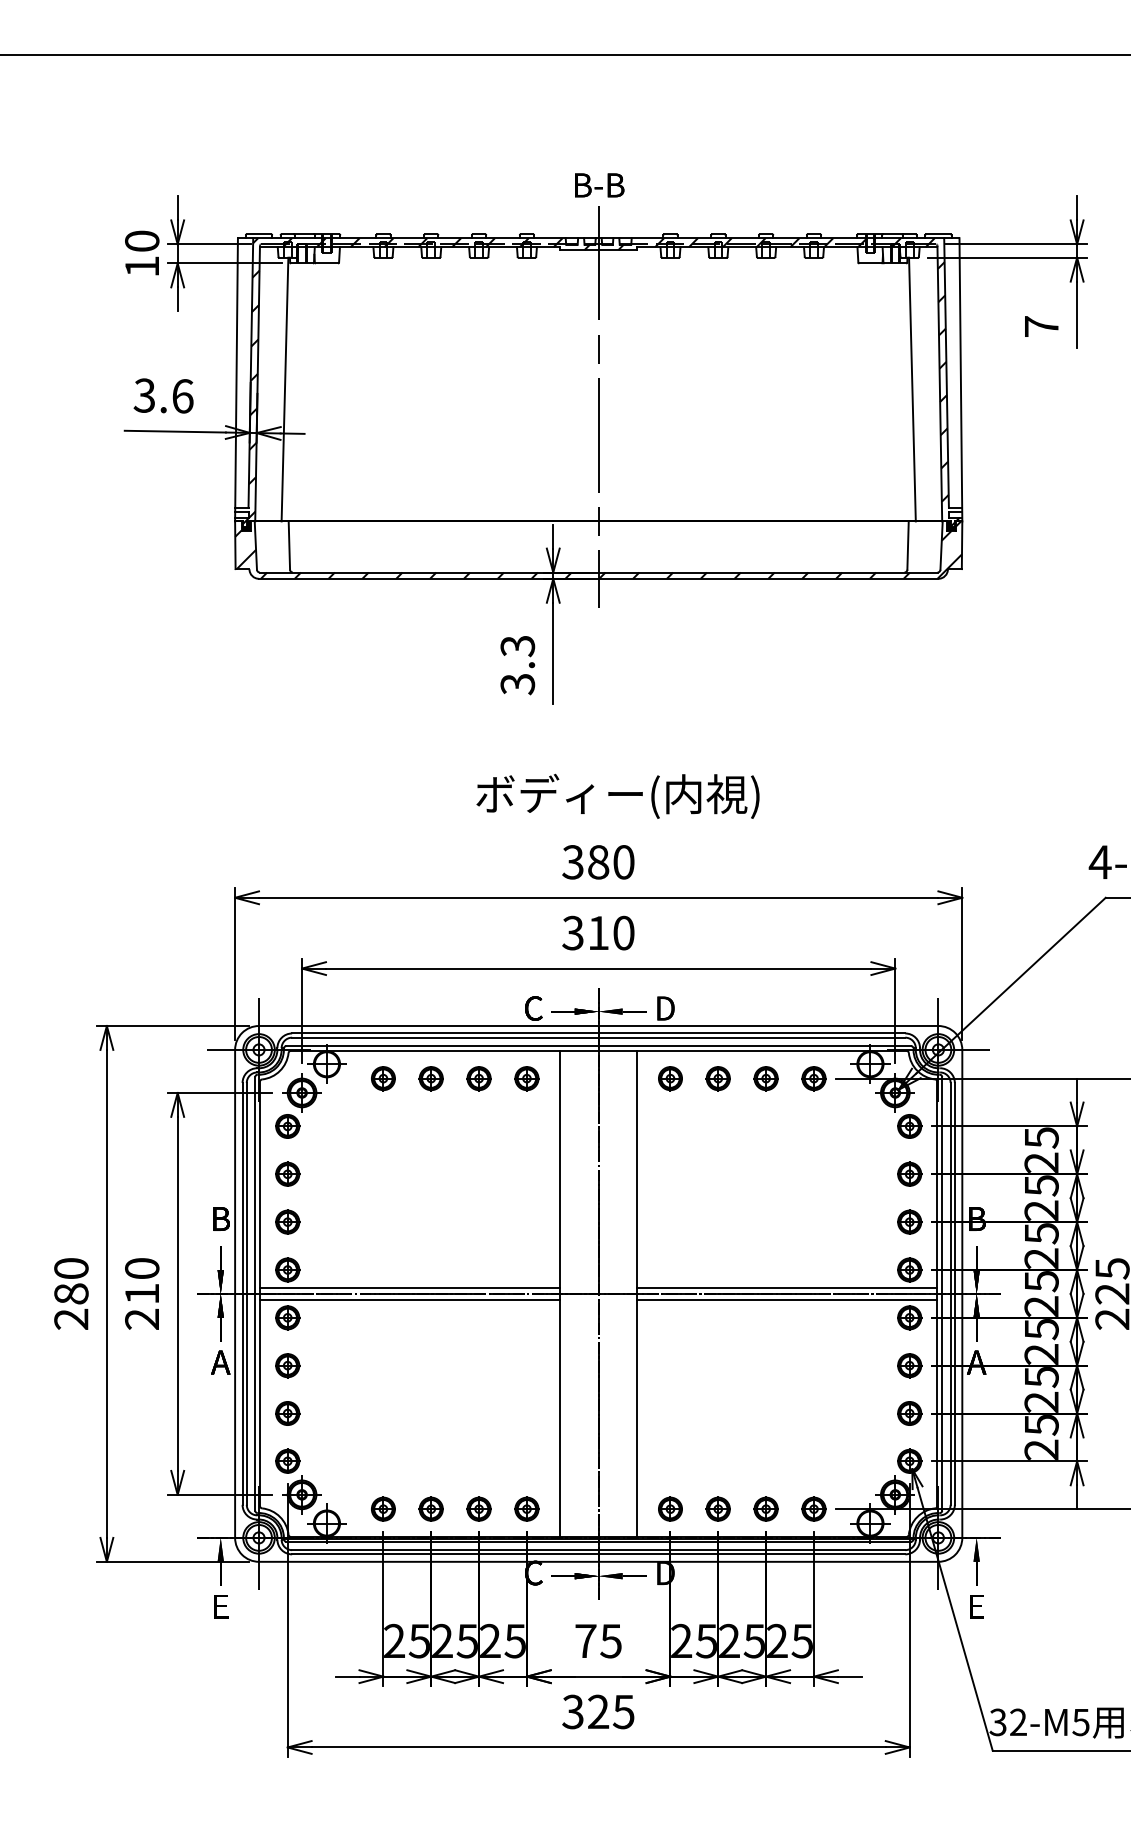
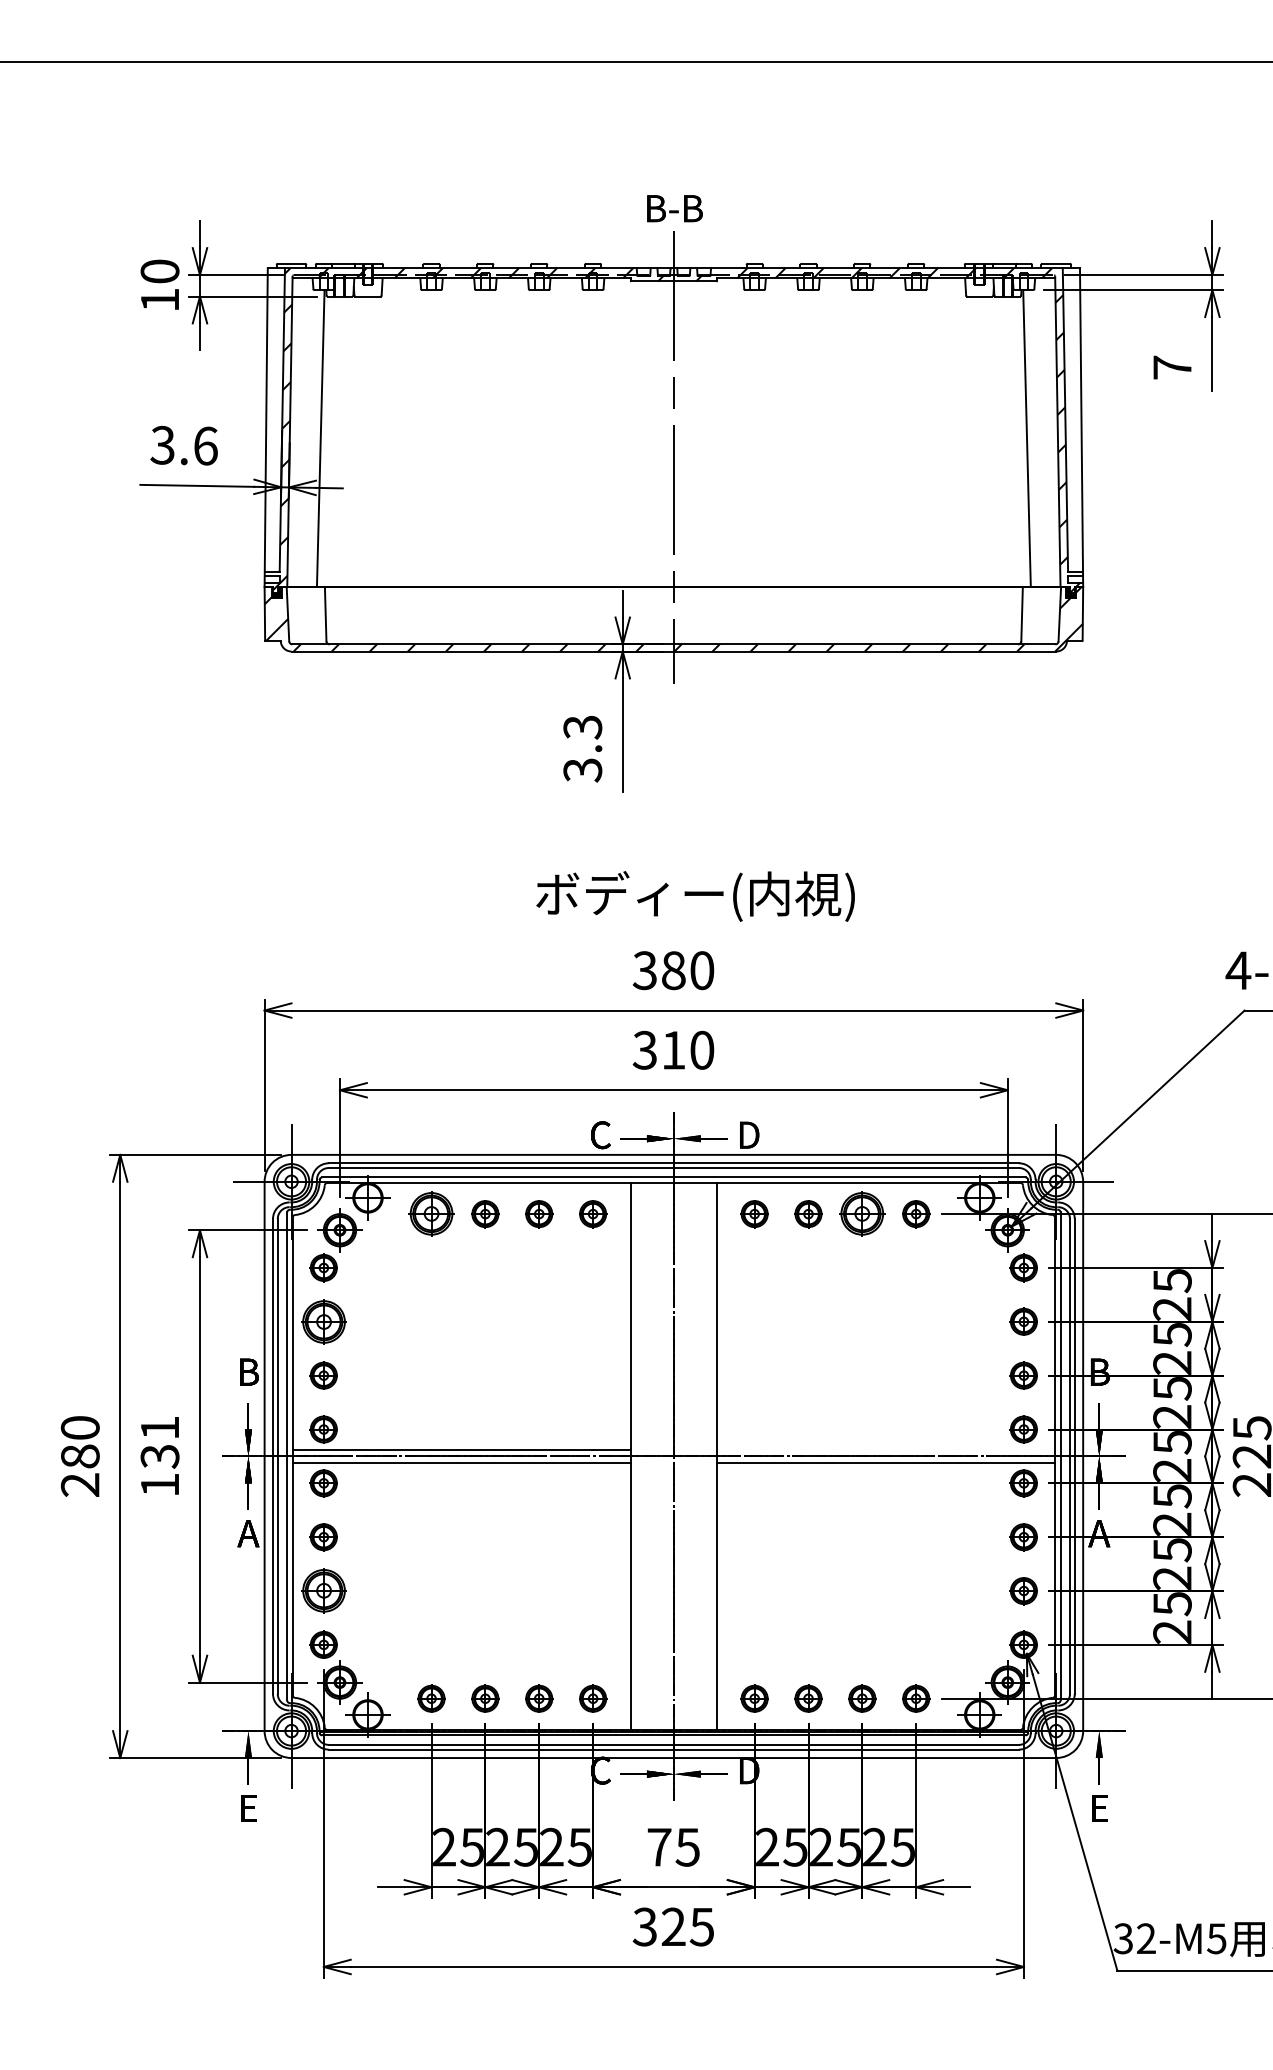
part: (383, 1078) -> (431, 1214), size x1.6
part: (766, 1078) -> (862, 1214), size x1.6
part: (287, 1174) -> (323, 1321), size x1.6
line: (786, 1287) -> (885, 1449), removed
text: (141, 1293) -> (159, 1456), 210 -> 131
part: (287, 1413) -> (323, 1591), size x1.6

